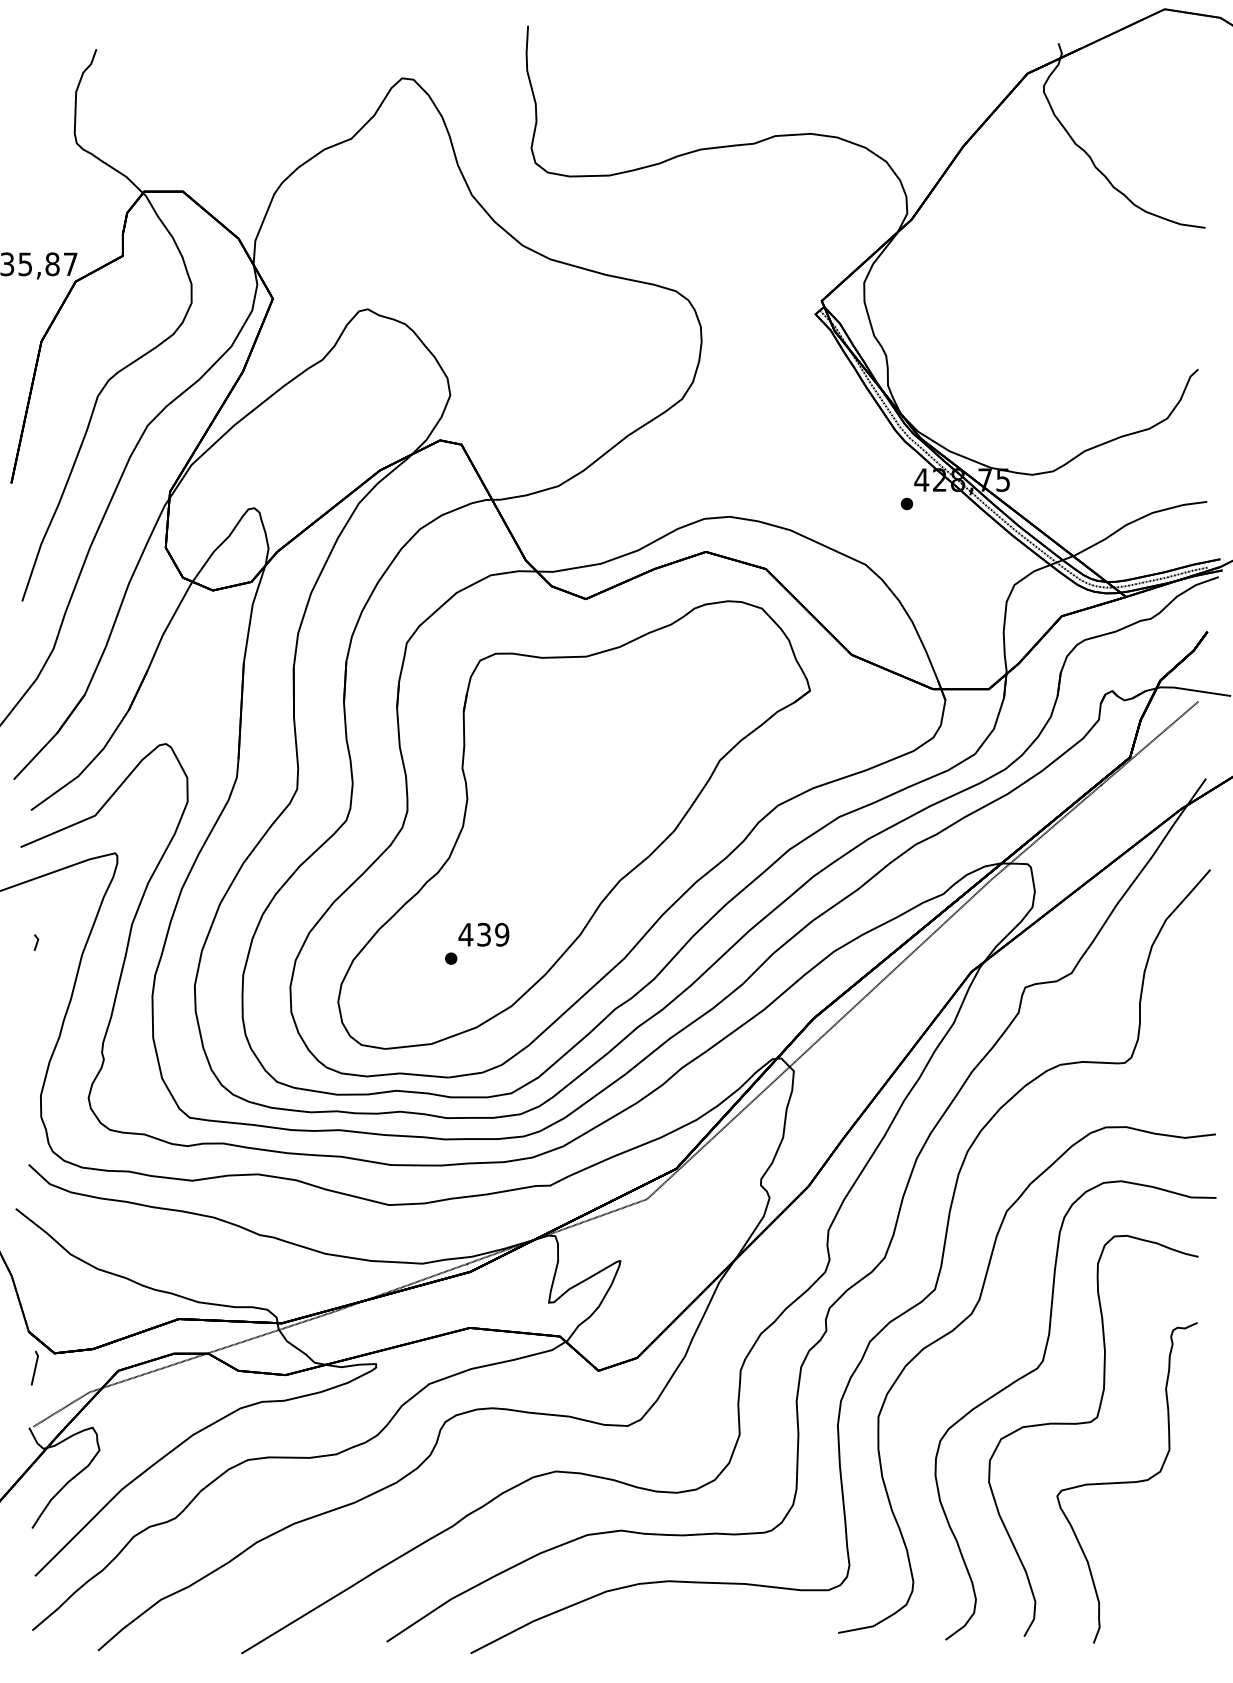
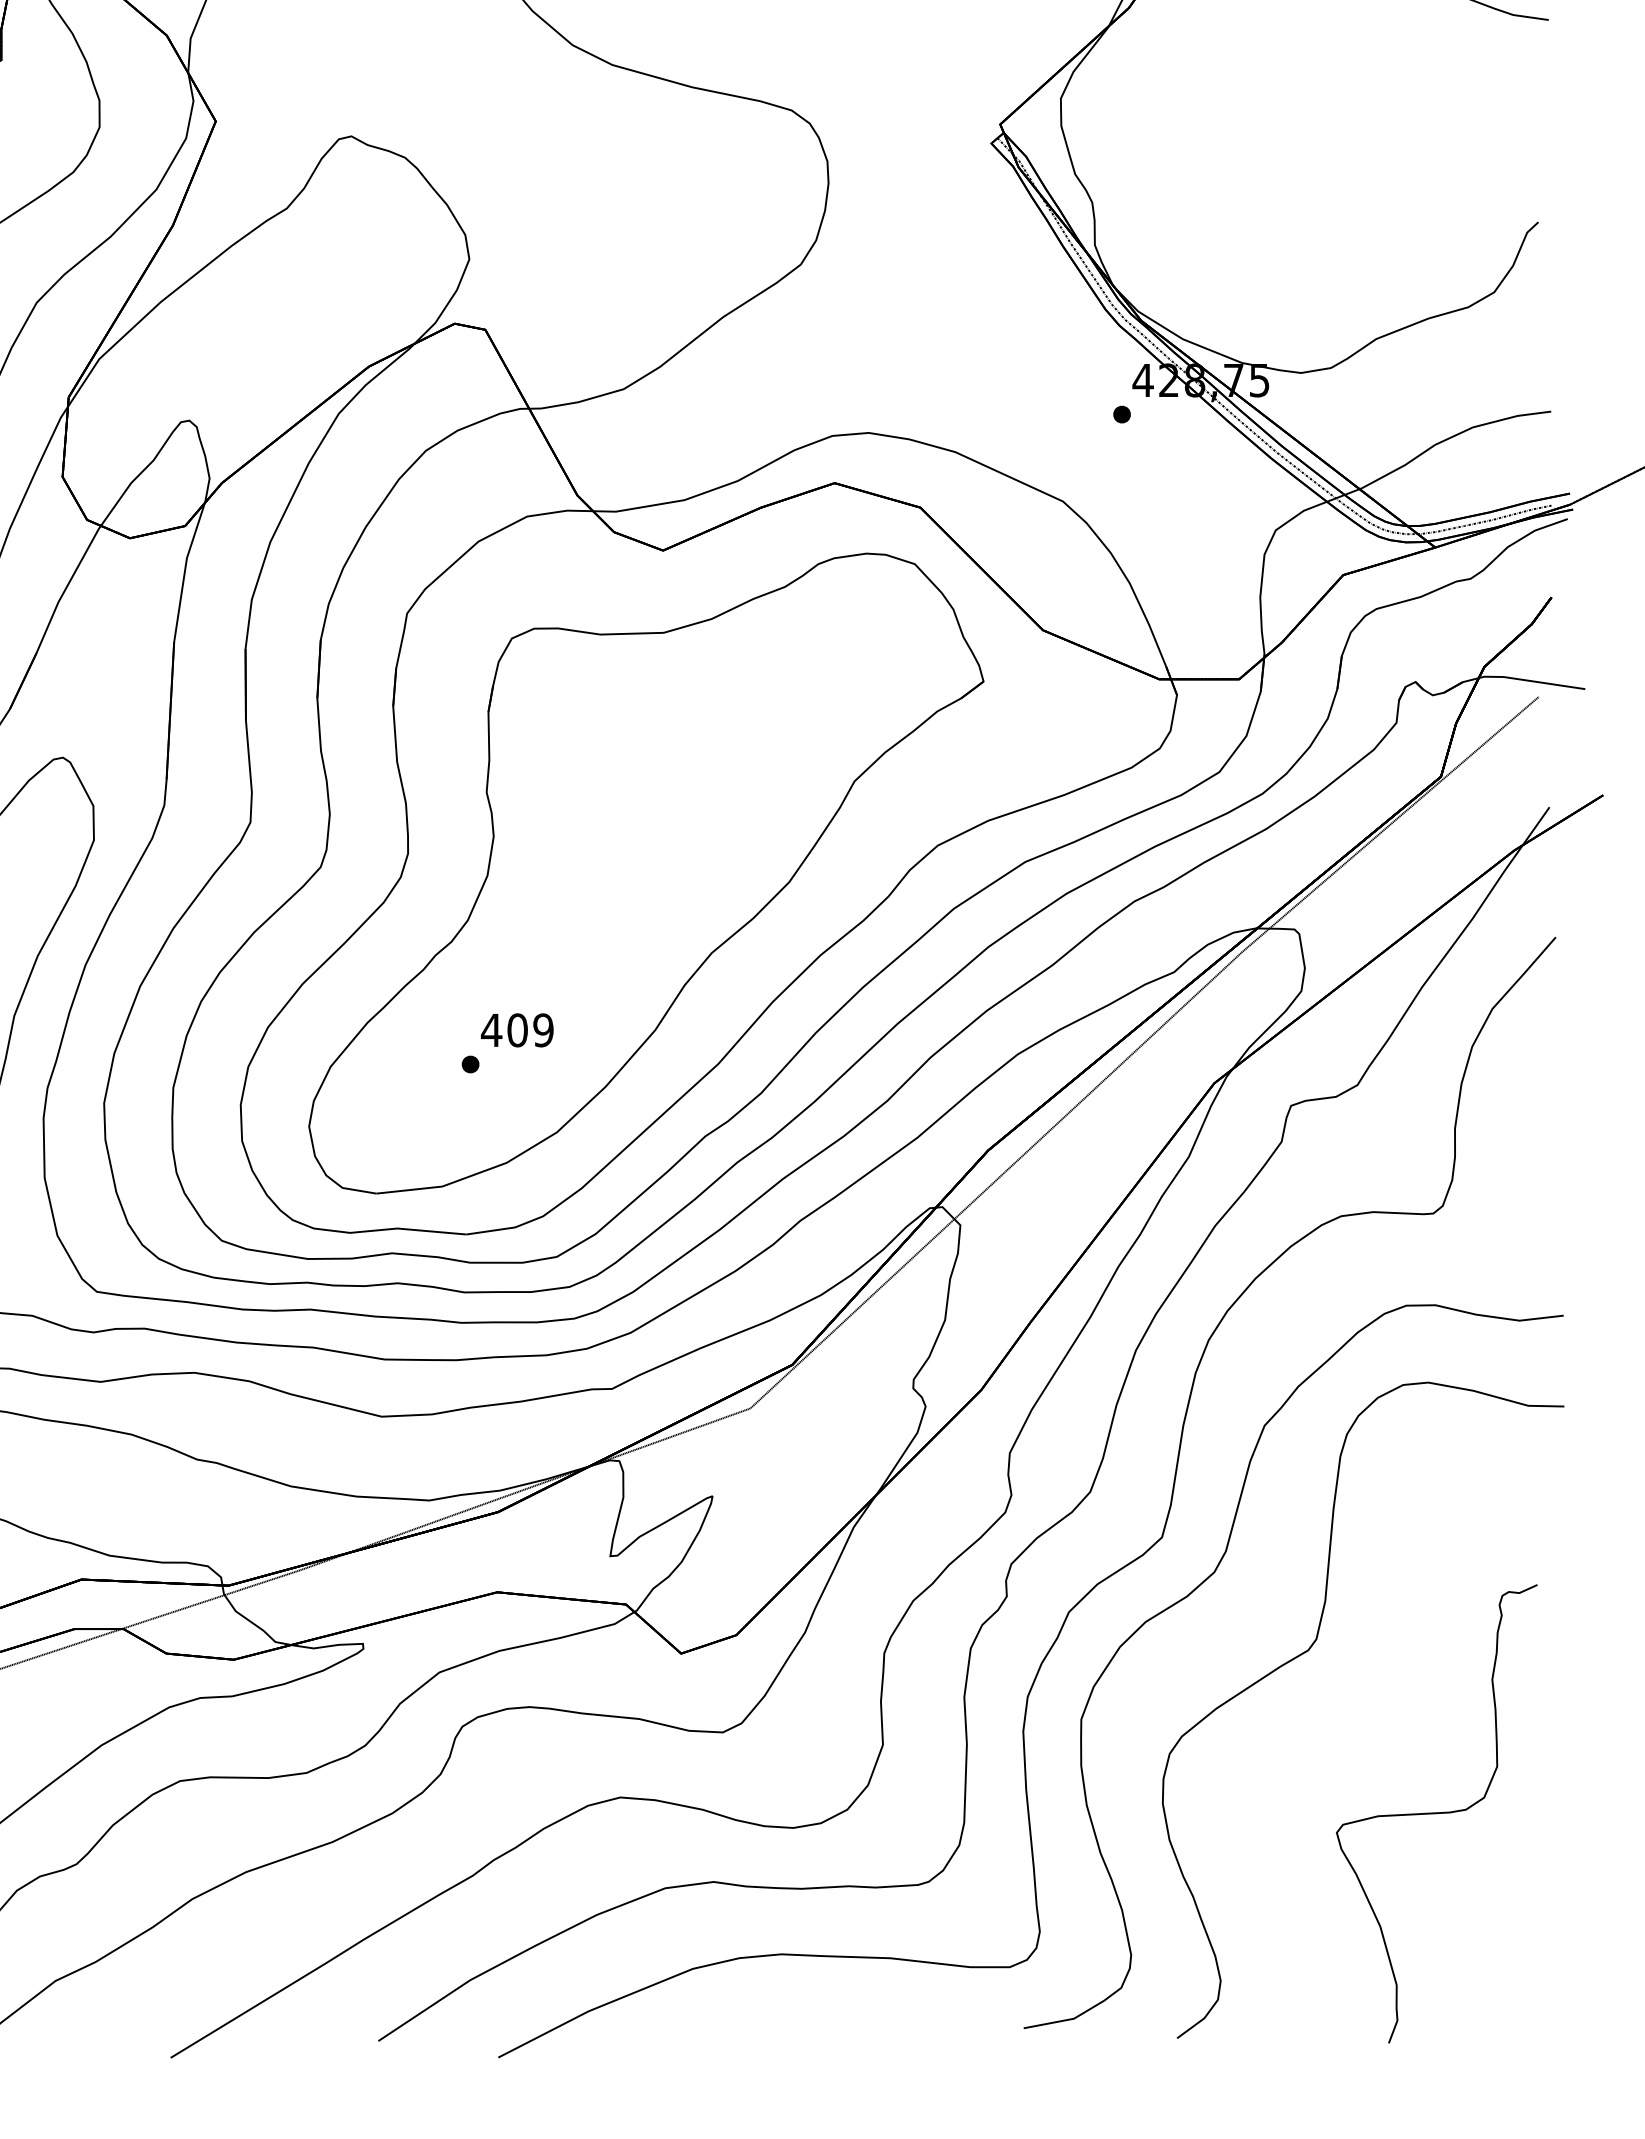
text: (484, 934) -> (518, 1029), 439 -> 409
curve: (1090, 1423) -> (1384, 1728), removed

